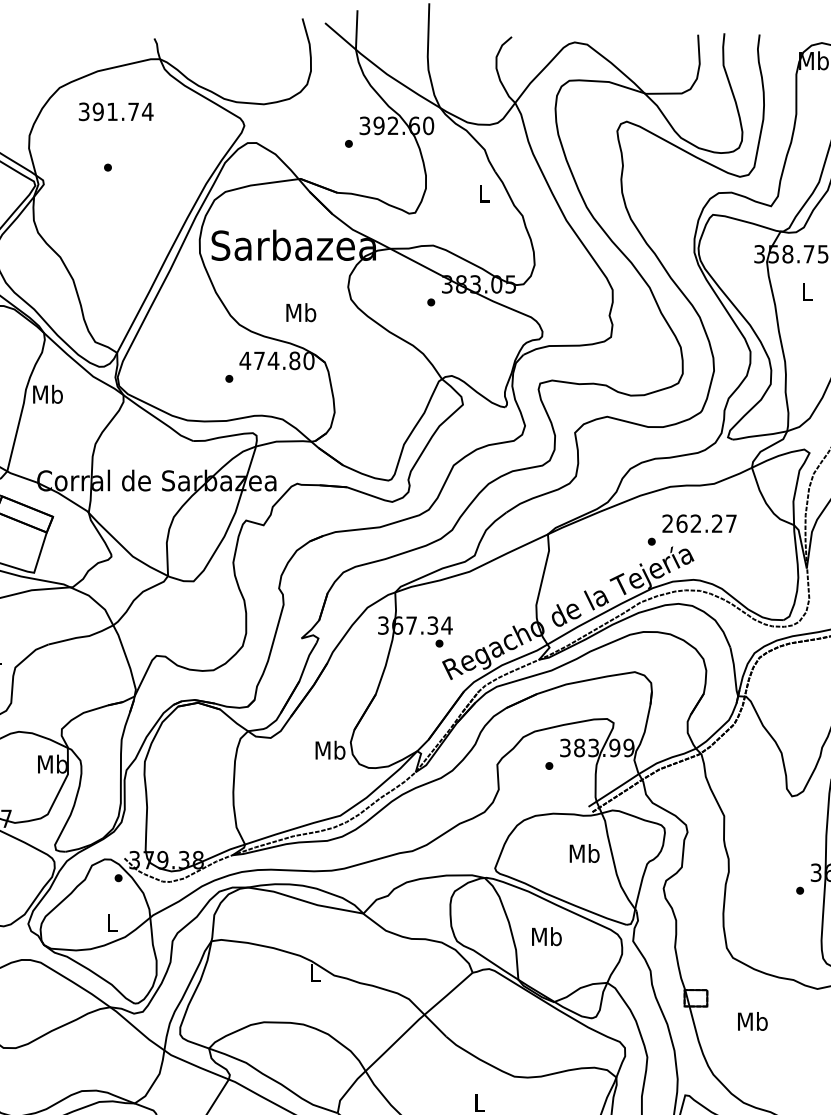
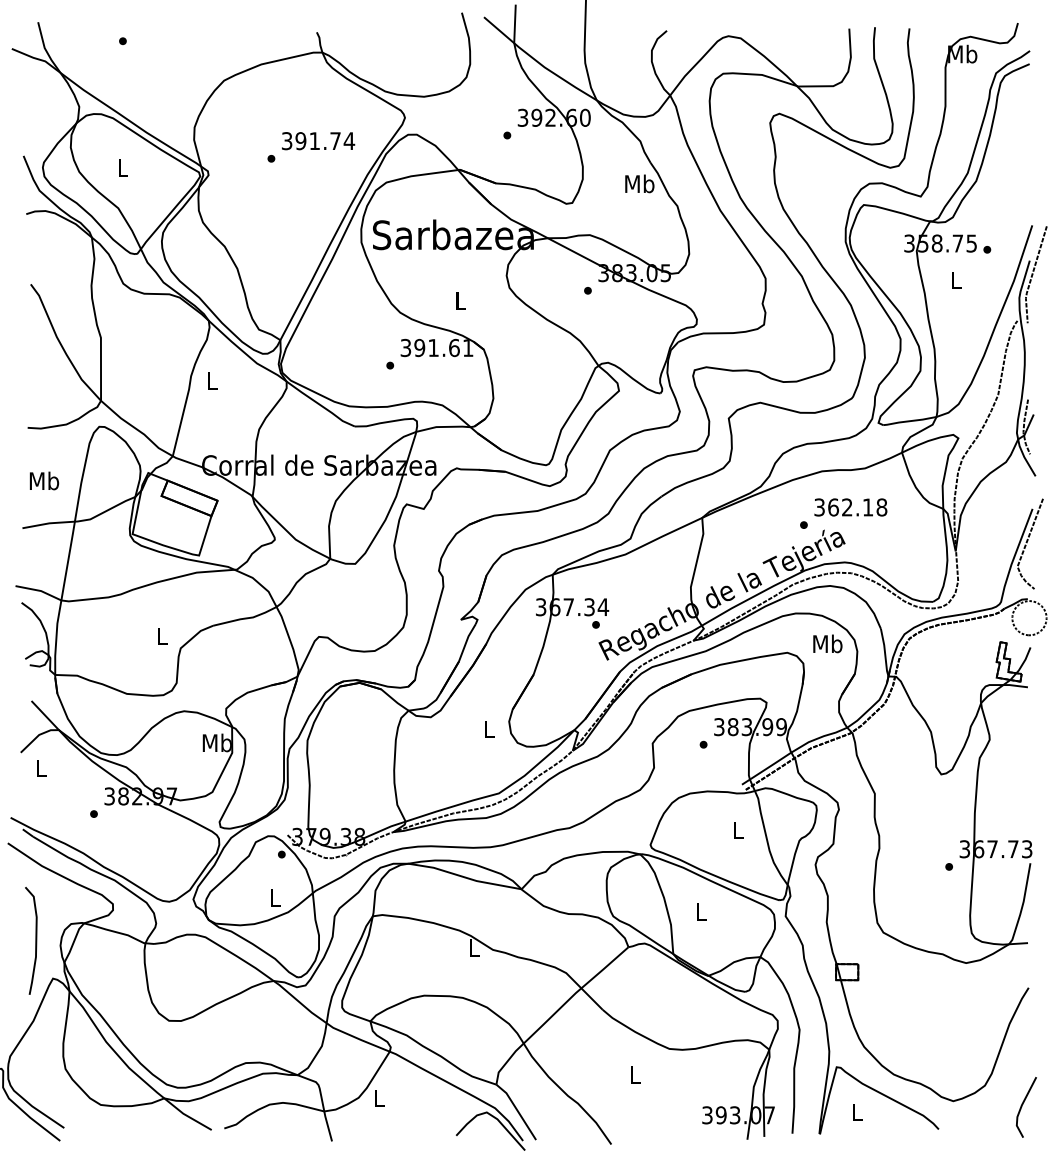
text: (116, 112) -> (318, 141), moved
text: (483, 192) -> (639, 183), L -> Mb
text: (301, 312) -> (460, 300), Mb -> L
text: (276, 360) -> (436, 347), 474.80 -> 391.61
text: (47, 394) -> (212, 380), Mb -> L
text: (699, 523) -> (850, 507), 262.27 -> 362.18
text: (329, 750) -> (488, 729), Mb -> L
text: (583, 853) -> (737, 830), Mb -> L
text: (546, 936) -> (700, 911), Mb -> L
text: (752, 1021) -> (827, 643), moved

